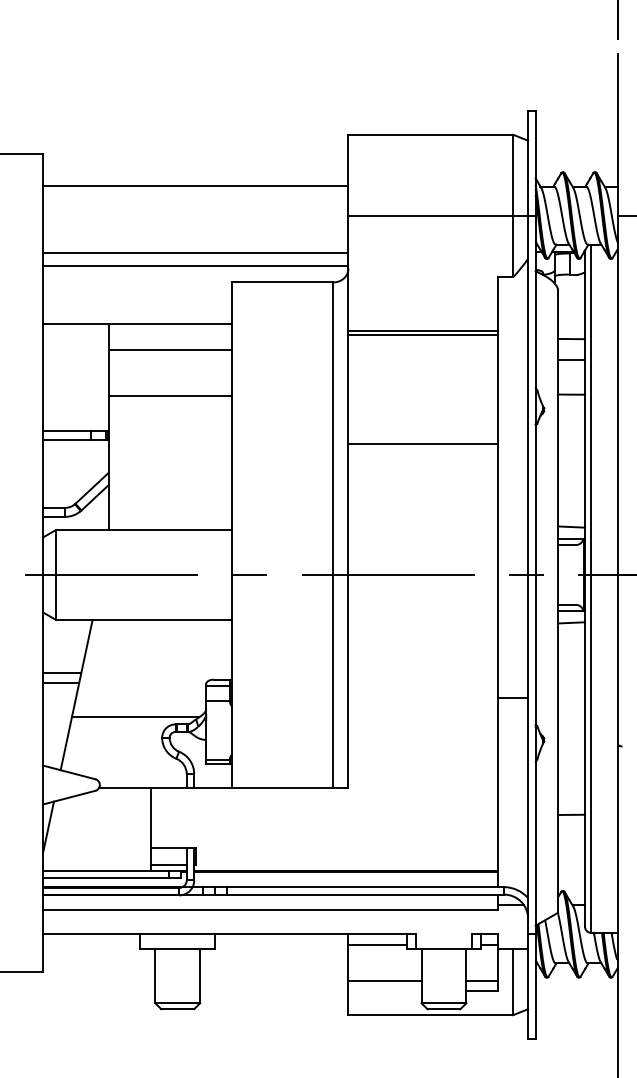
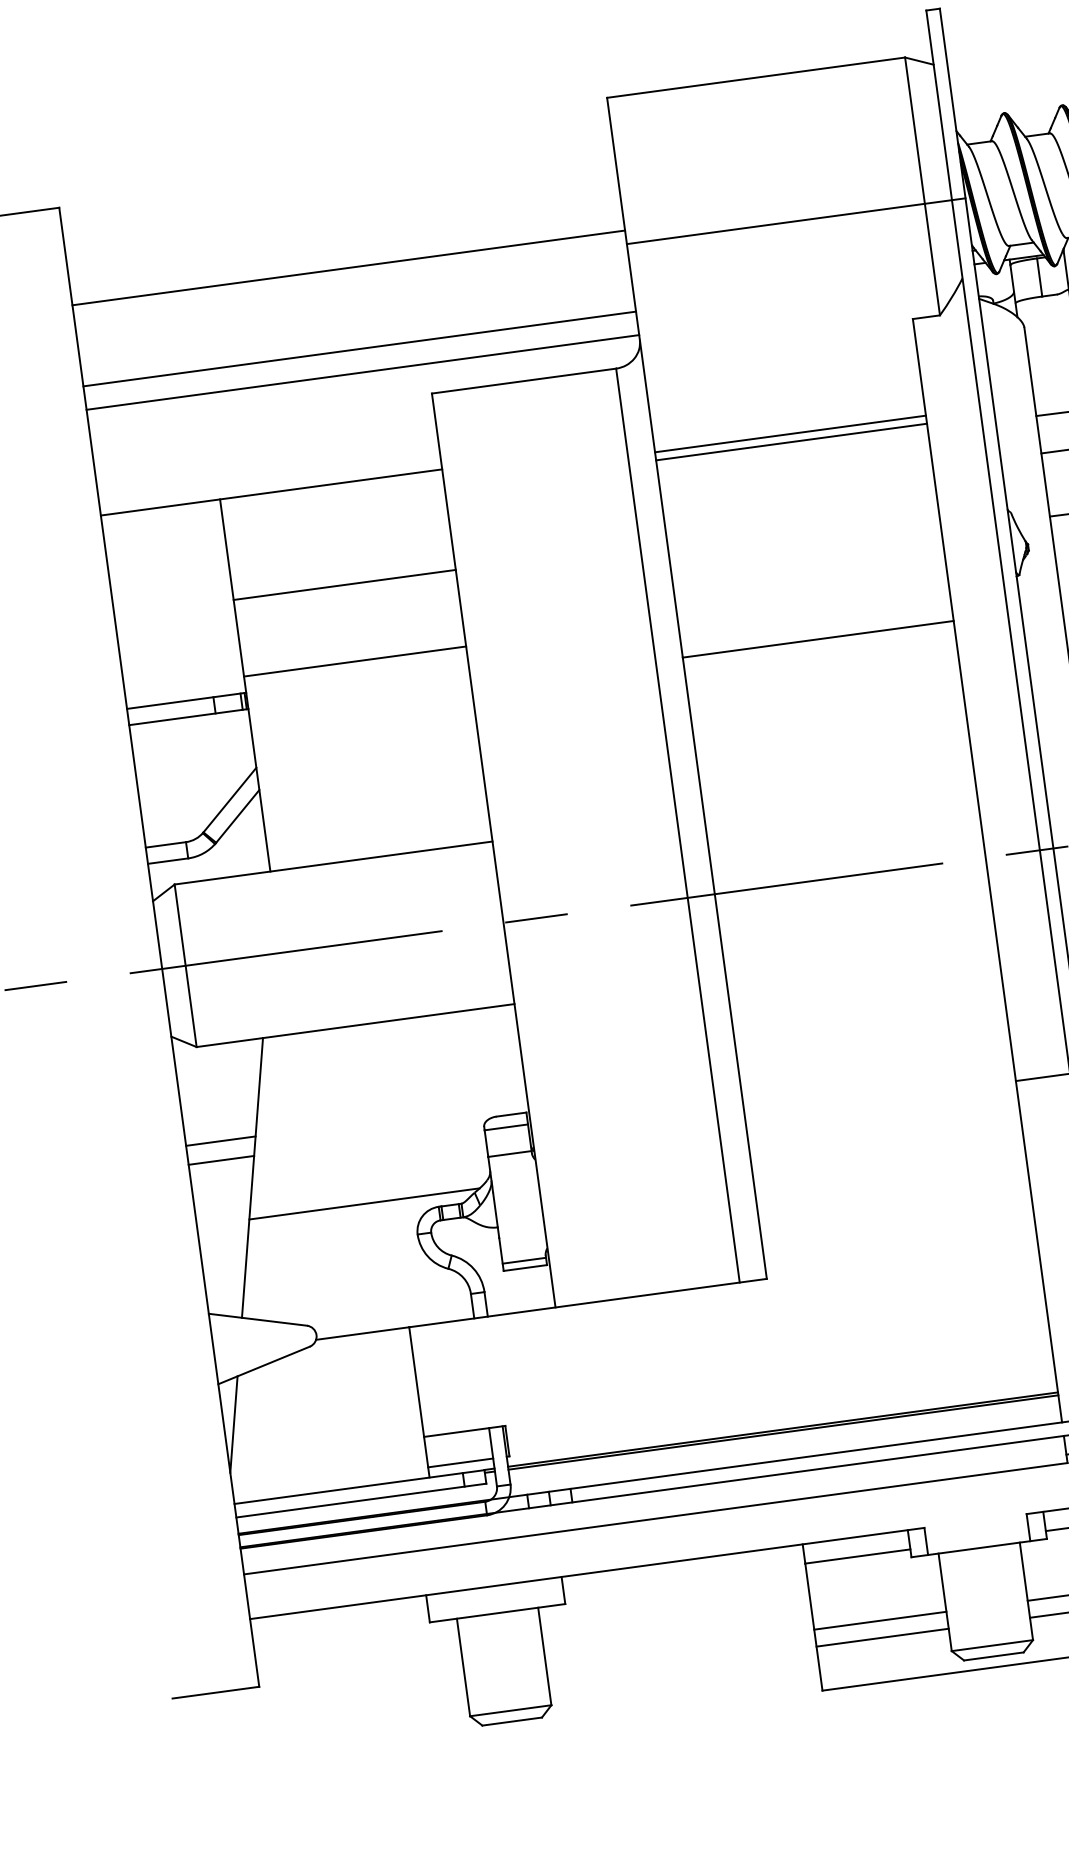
line: (195, 186) -> (348, 268), moved
line: (169, 349) -> (343, 584), moved
line: (169, 396) -> (353, 662), moved
line: (384, 990) -> (881, 1637), added

